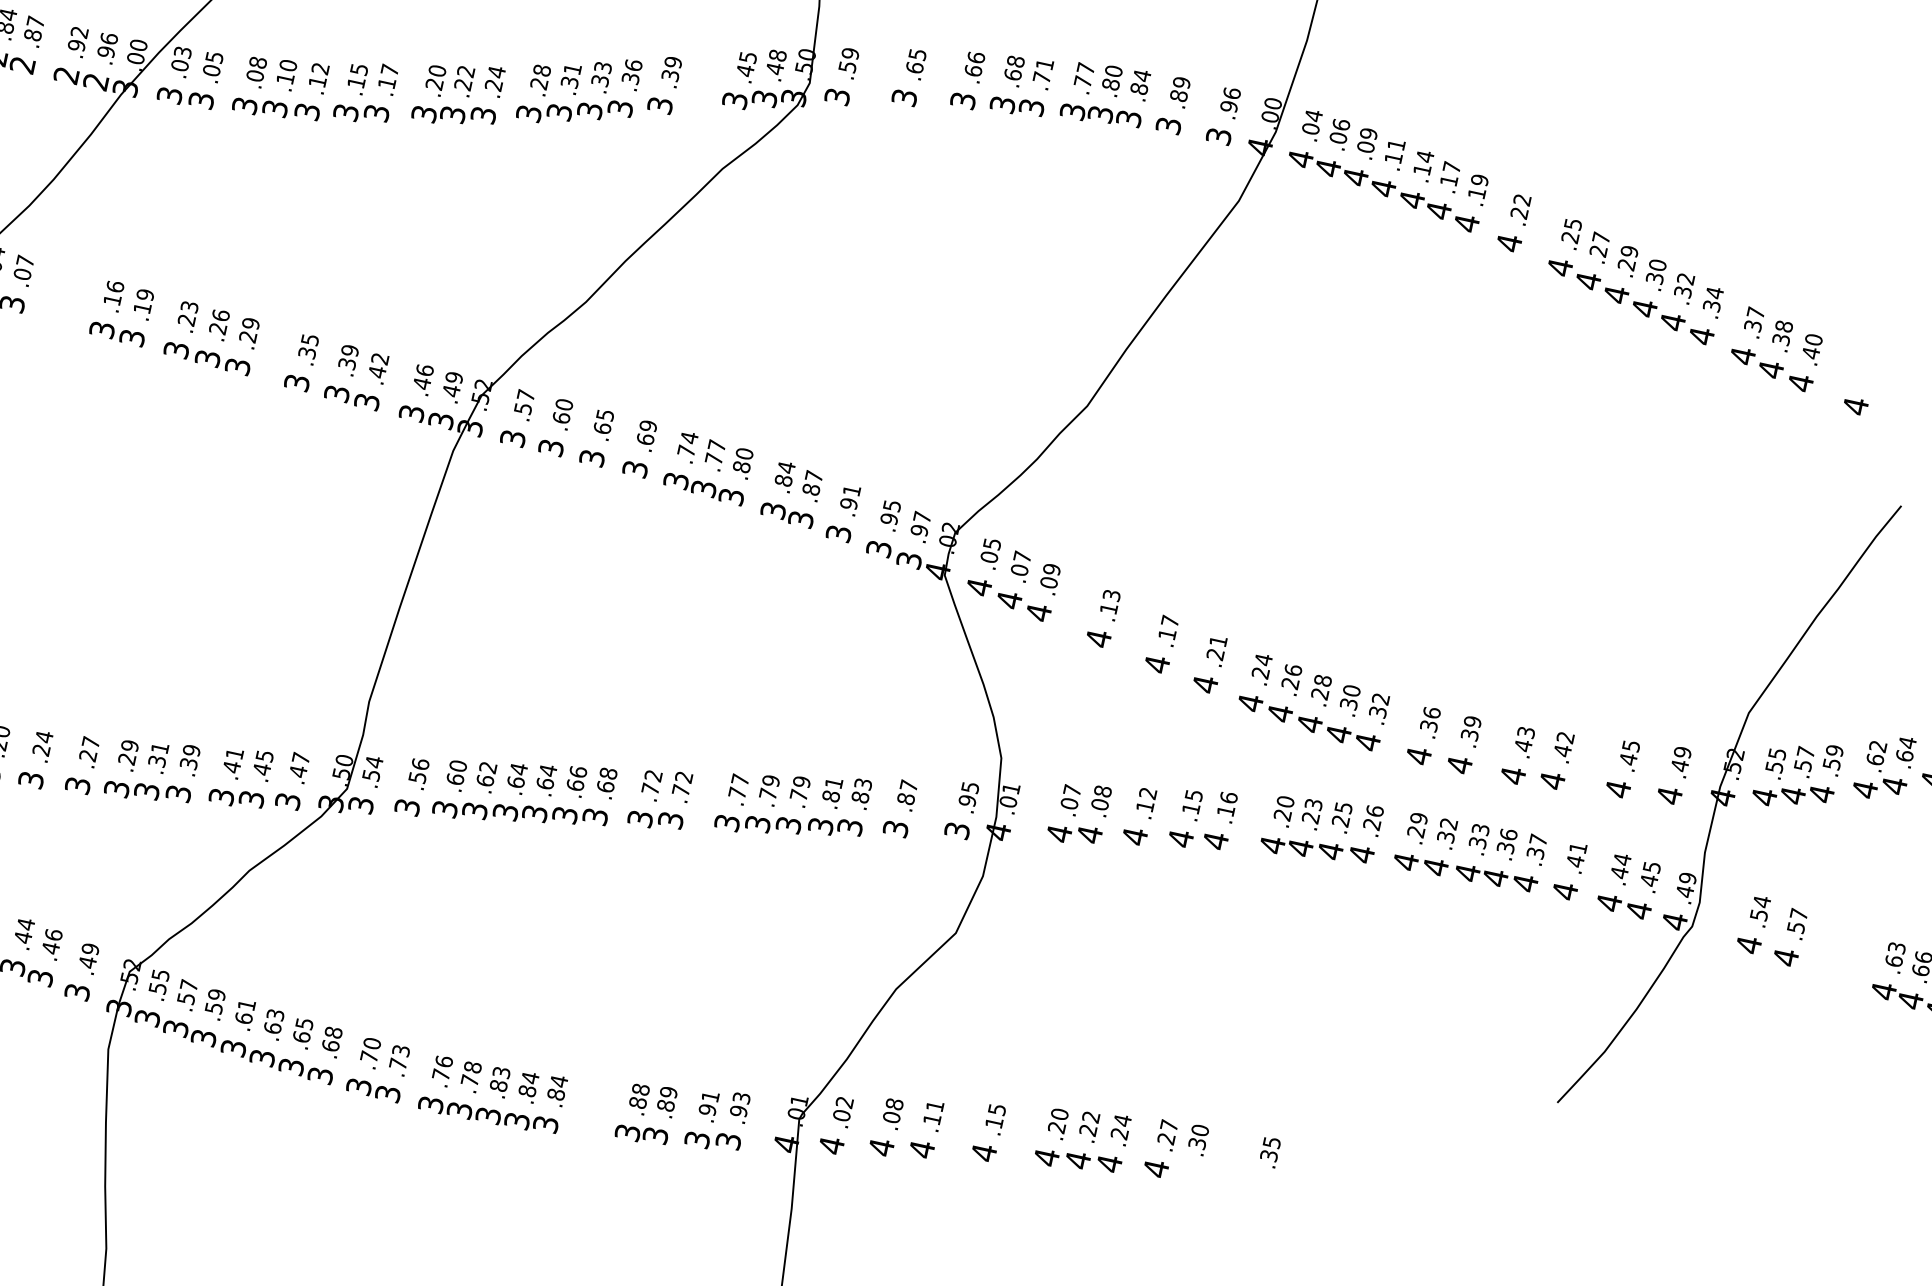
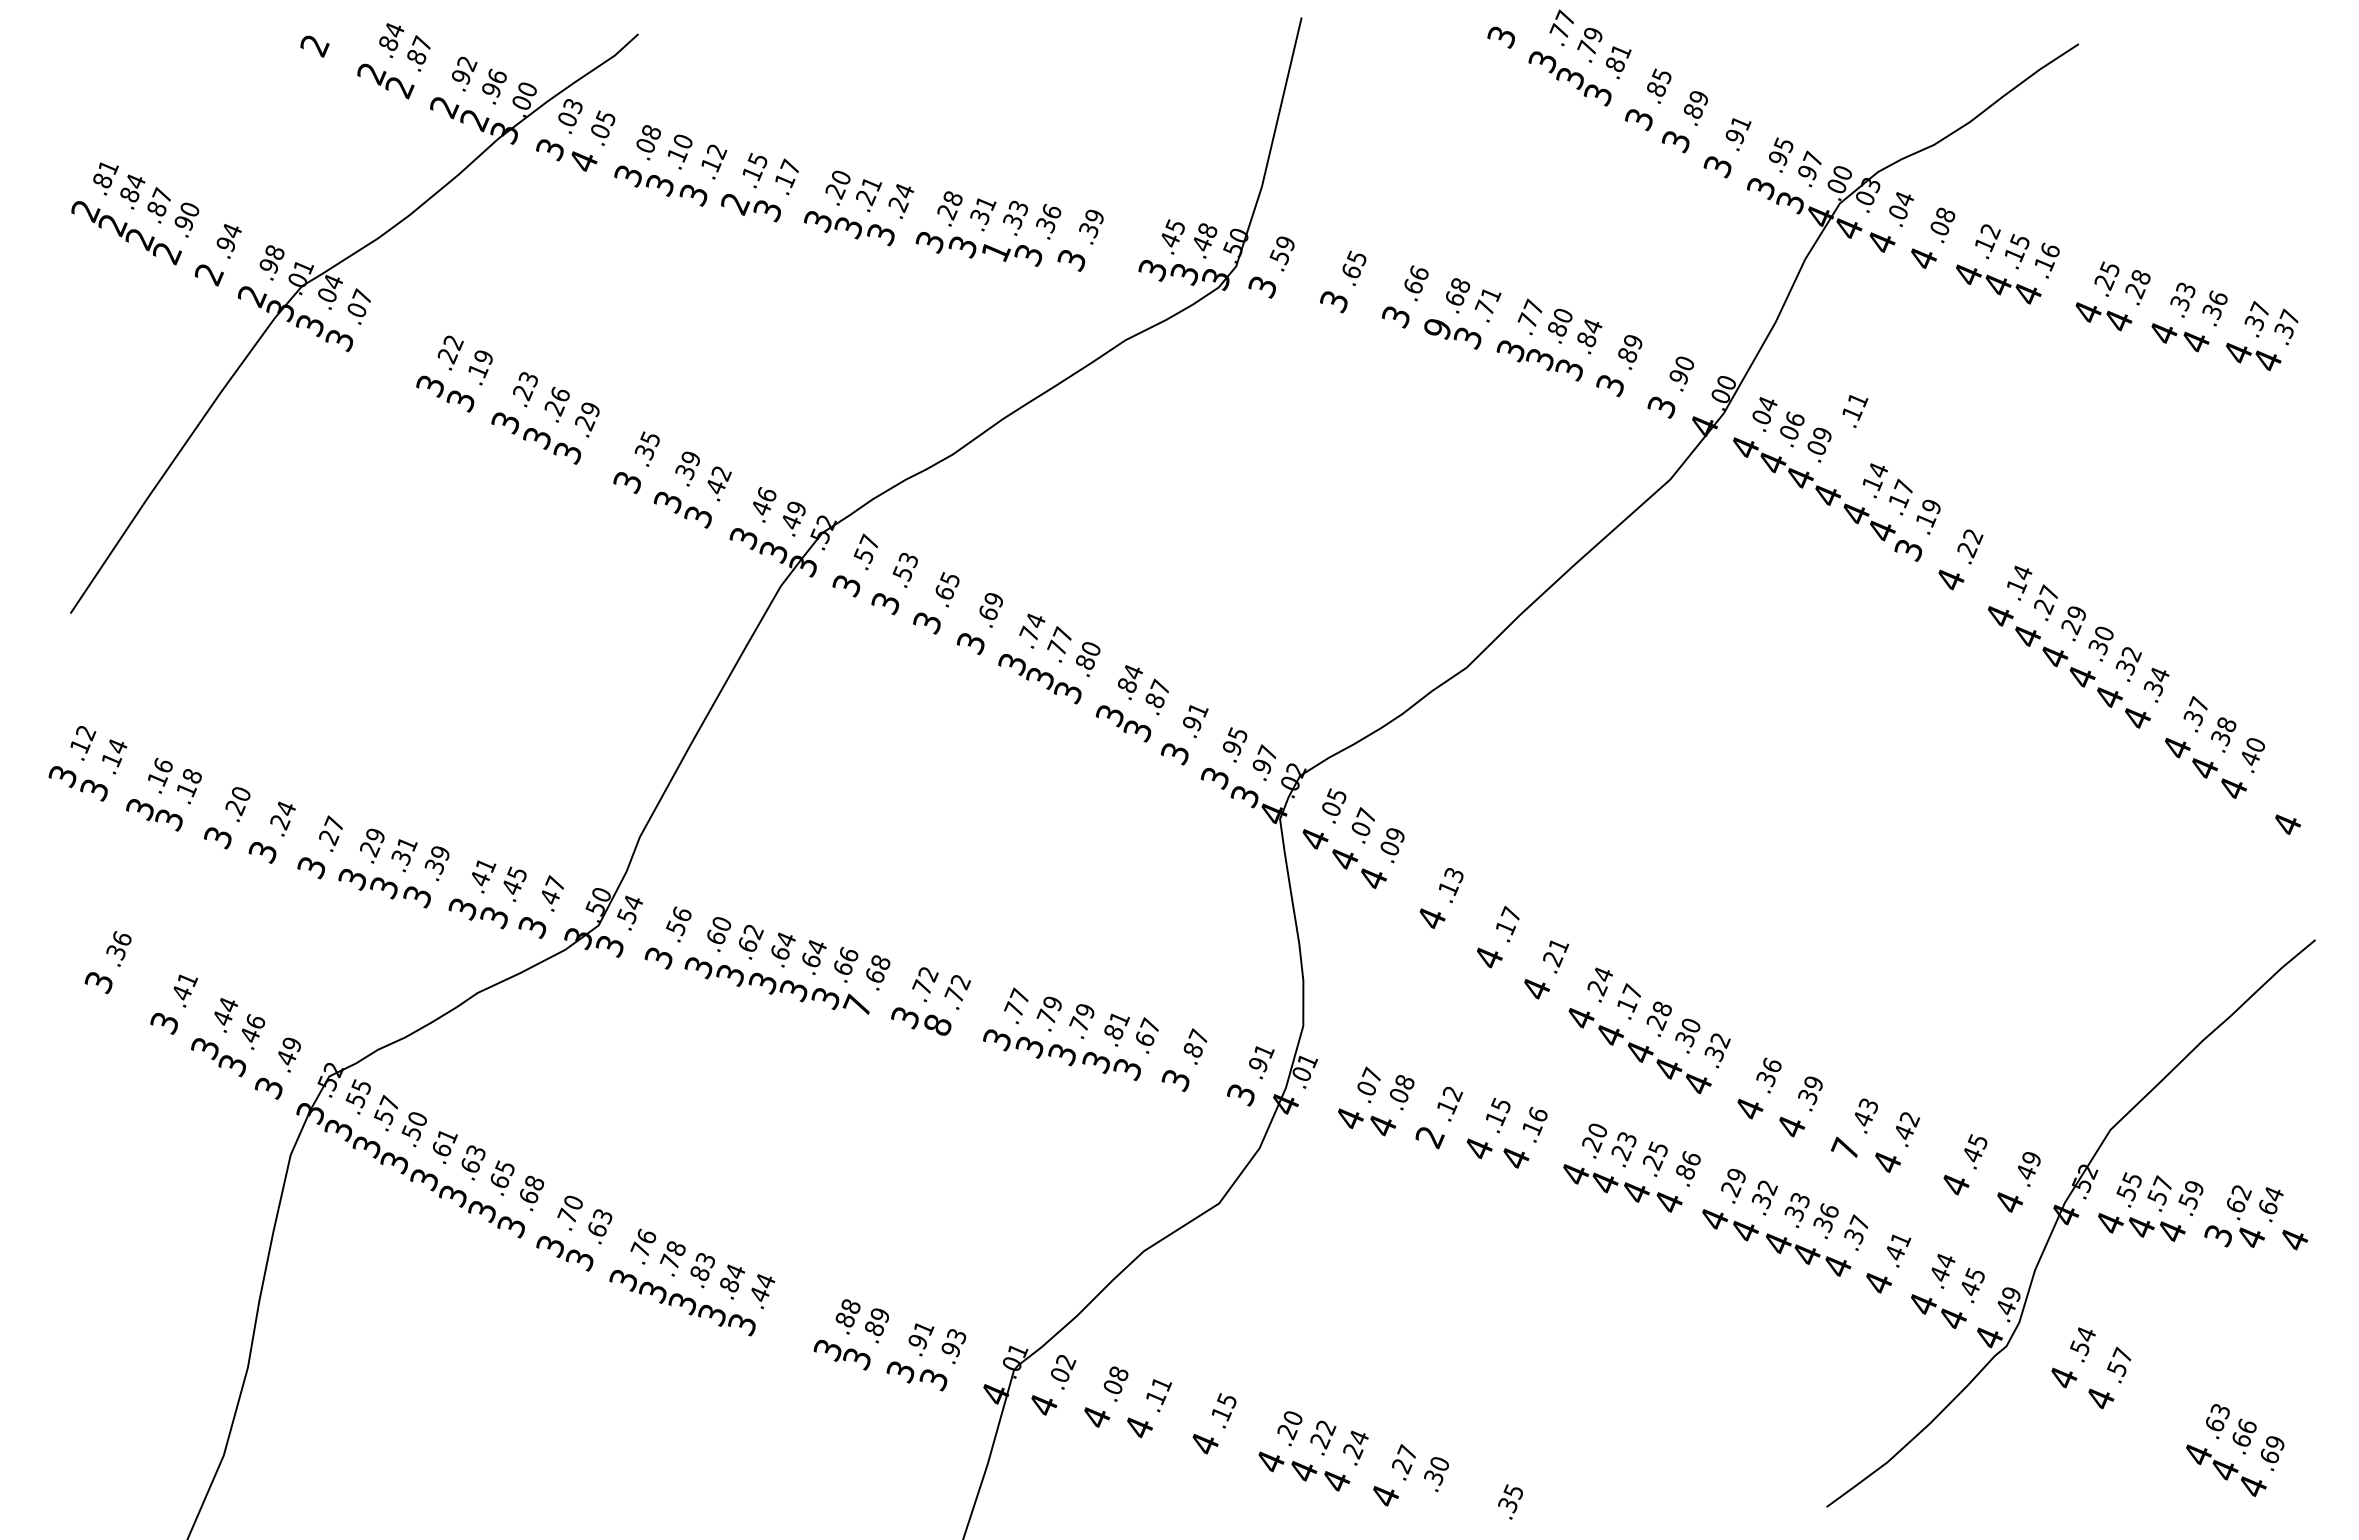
text: (465, 71) -> (871, 184), .22 -> .21
text: (1231, 92) -> (1684, 362), .96 -> .90
text: (200, 101) -> (582, 162), 3 -> 4
text: (1001, 105) -> (1436, 329), 3 -> 9
text: (589, 112) -> (995, 252), 3 -> 1
text: (346, 113) -> (735, 204), 3 -> 2
text: (1396, 155) -> (1855, 411), moved
text: (1466, 224) -> (1908, 550), 4 -> 3
text: (1571, 231) -> (2019, 579), .25 -> .14
text: (113, 293) -> (450, 349), .16 -> .22
text: (561, 411) -> (904, 566), .60 -> .53
text: (1291, 677) -> (1629, 998), .26 -> .17
text: (1512, 774) -> (1845, 1147), 4 -> 7
text: (970, 787) -> (1264, 1051), .95 -> .91
text: (861, 790) -> (1147, 1031), .83 -> .67
text: (1864, 790) -> (2218, 1236), 4 -> 3
text: (593, 816) -> (856, 1005), 3 -> 7
text: (670, 820) -> (937, 1025), 3 -> 8
text: (1372, 824) -> (1685, 1172), .26 -> .86
text: (1134, 838) -> (1429, 1138), 4 -> 2
text: (216, 995) -> (417, 1119), .59 -> .50
text: (397, 1063) -> (596, 1228), .73 -> .63
text: (556, 1094) -> (759, 1294), .84 -> .44

